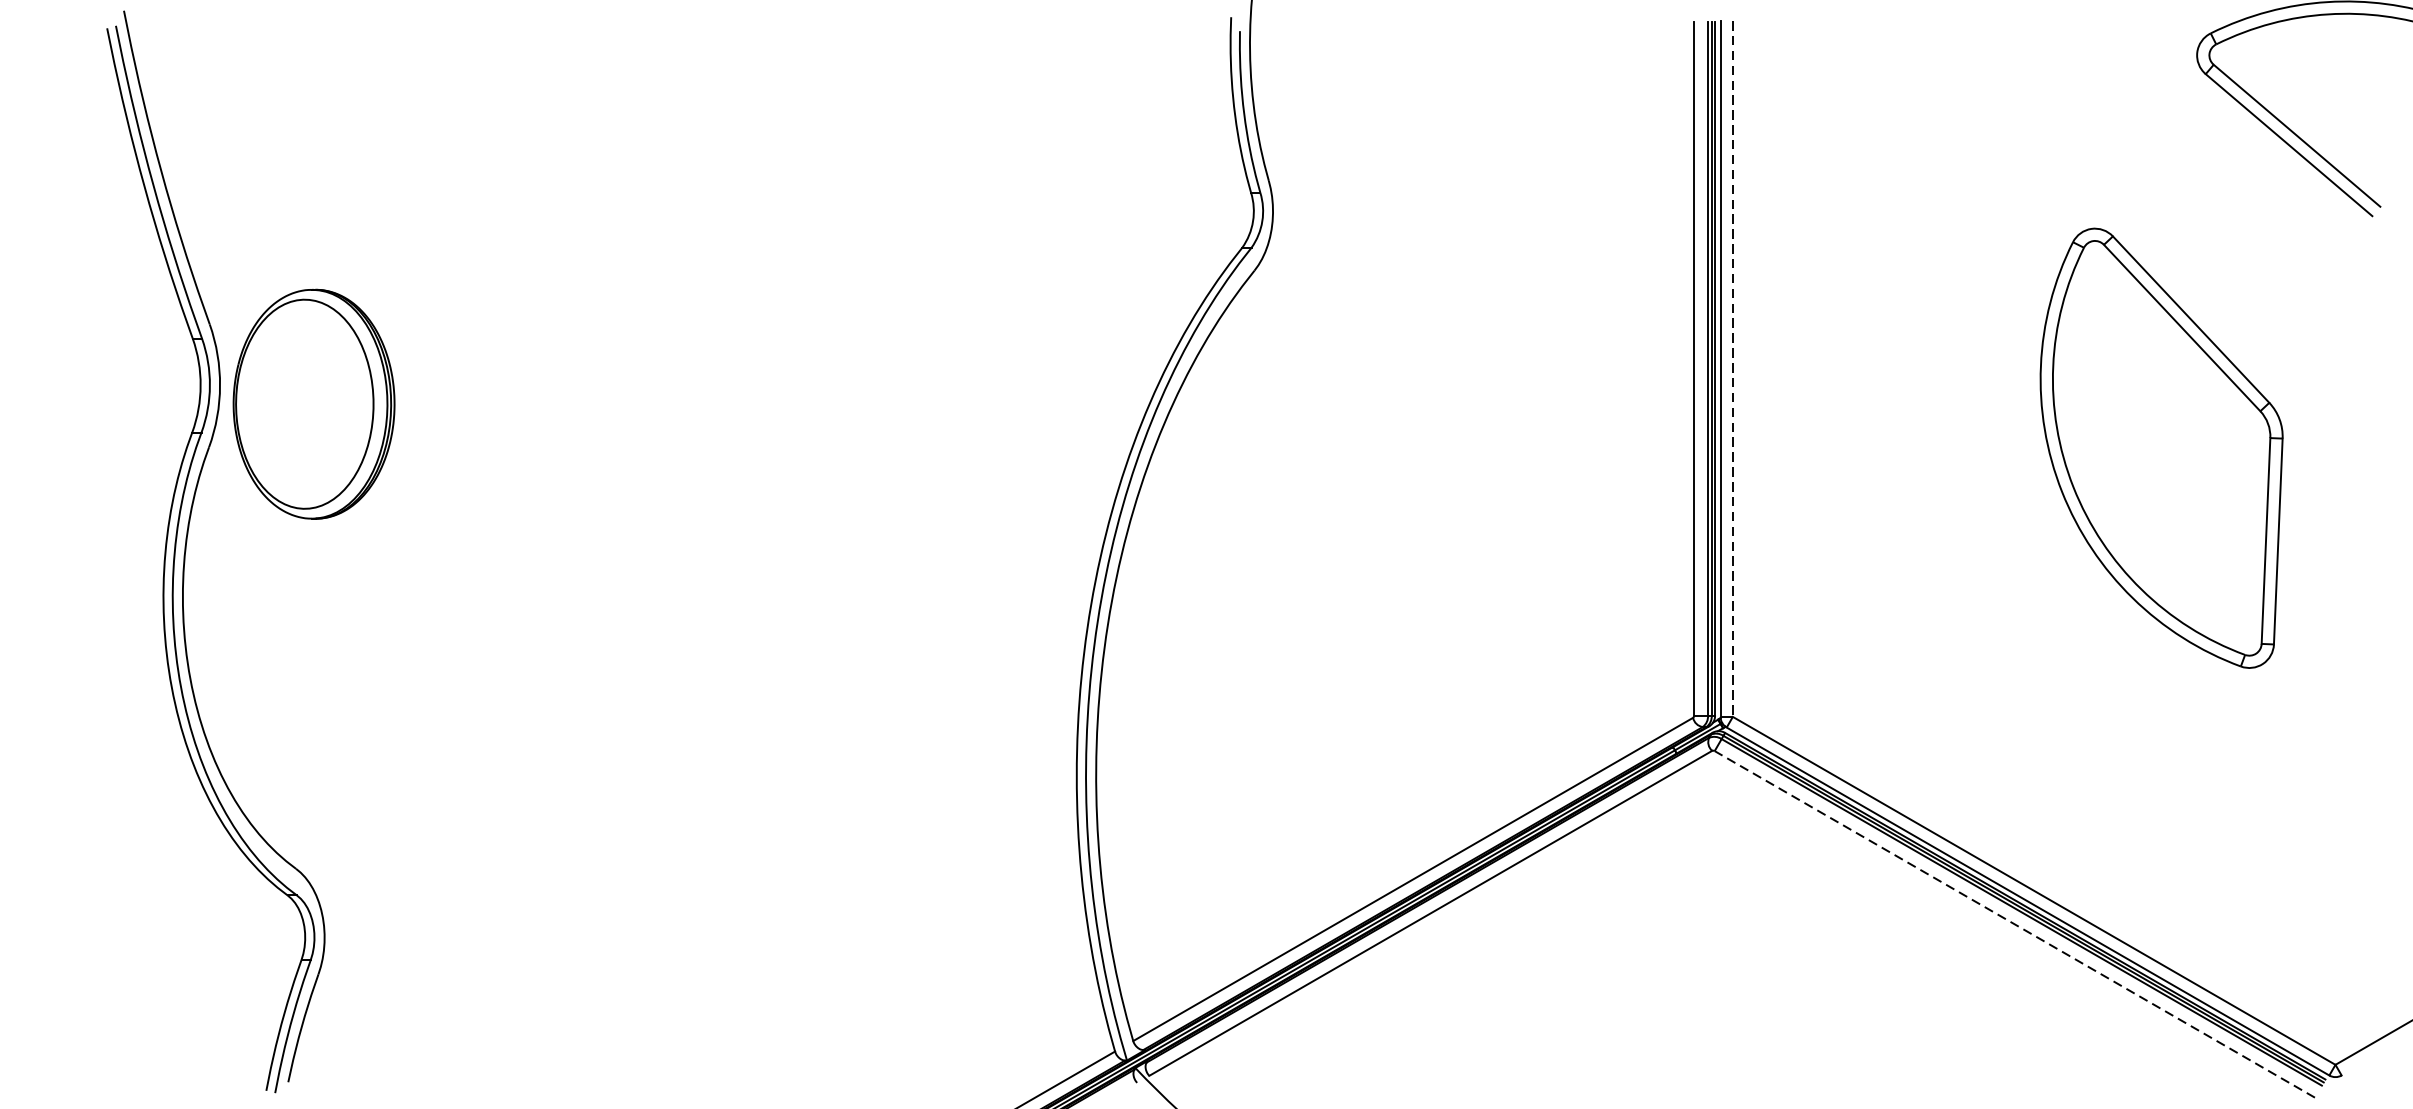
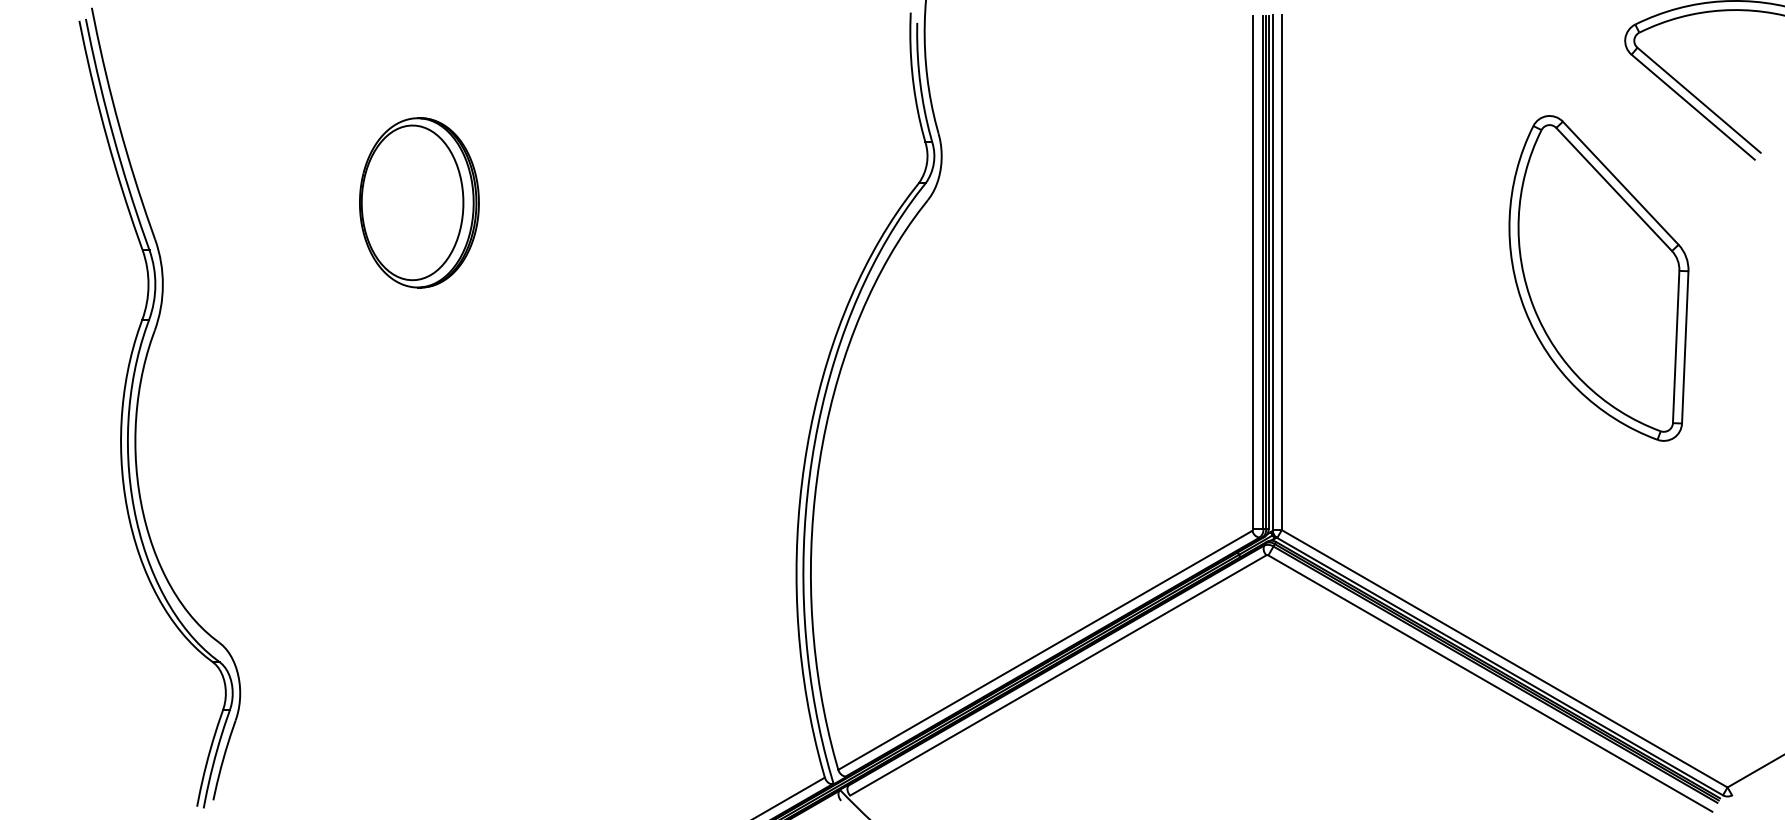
line: (1732, 369) -> (1281, 273), dashed -> solid
part: (314, 403) -> (419, 202), moved
part: (2161, 448) -> (1598, 278), moved
line: (2013, 924) -> (1489, 683), dashed -> solid

